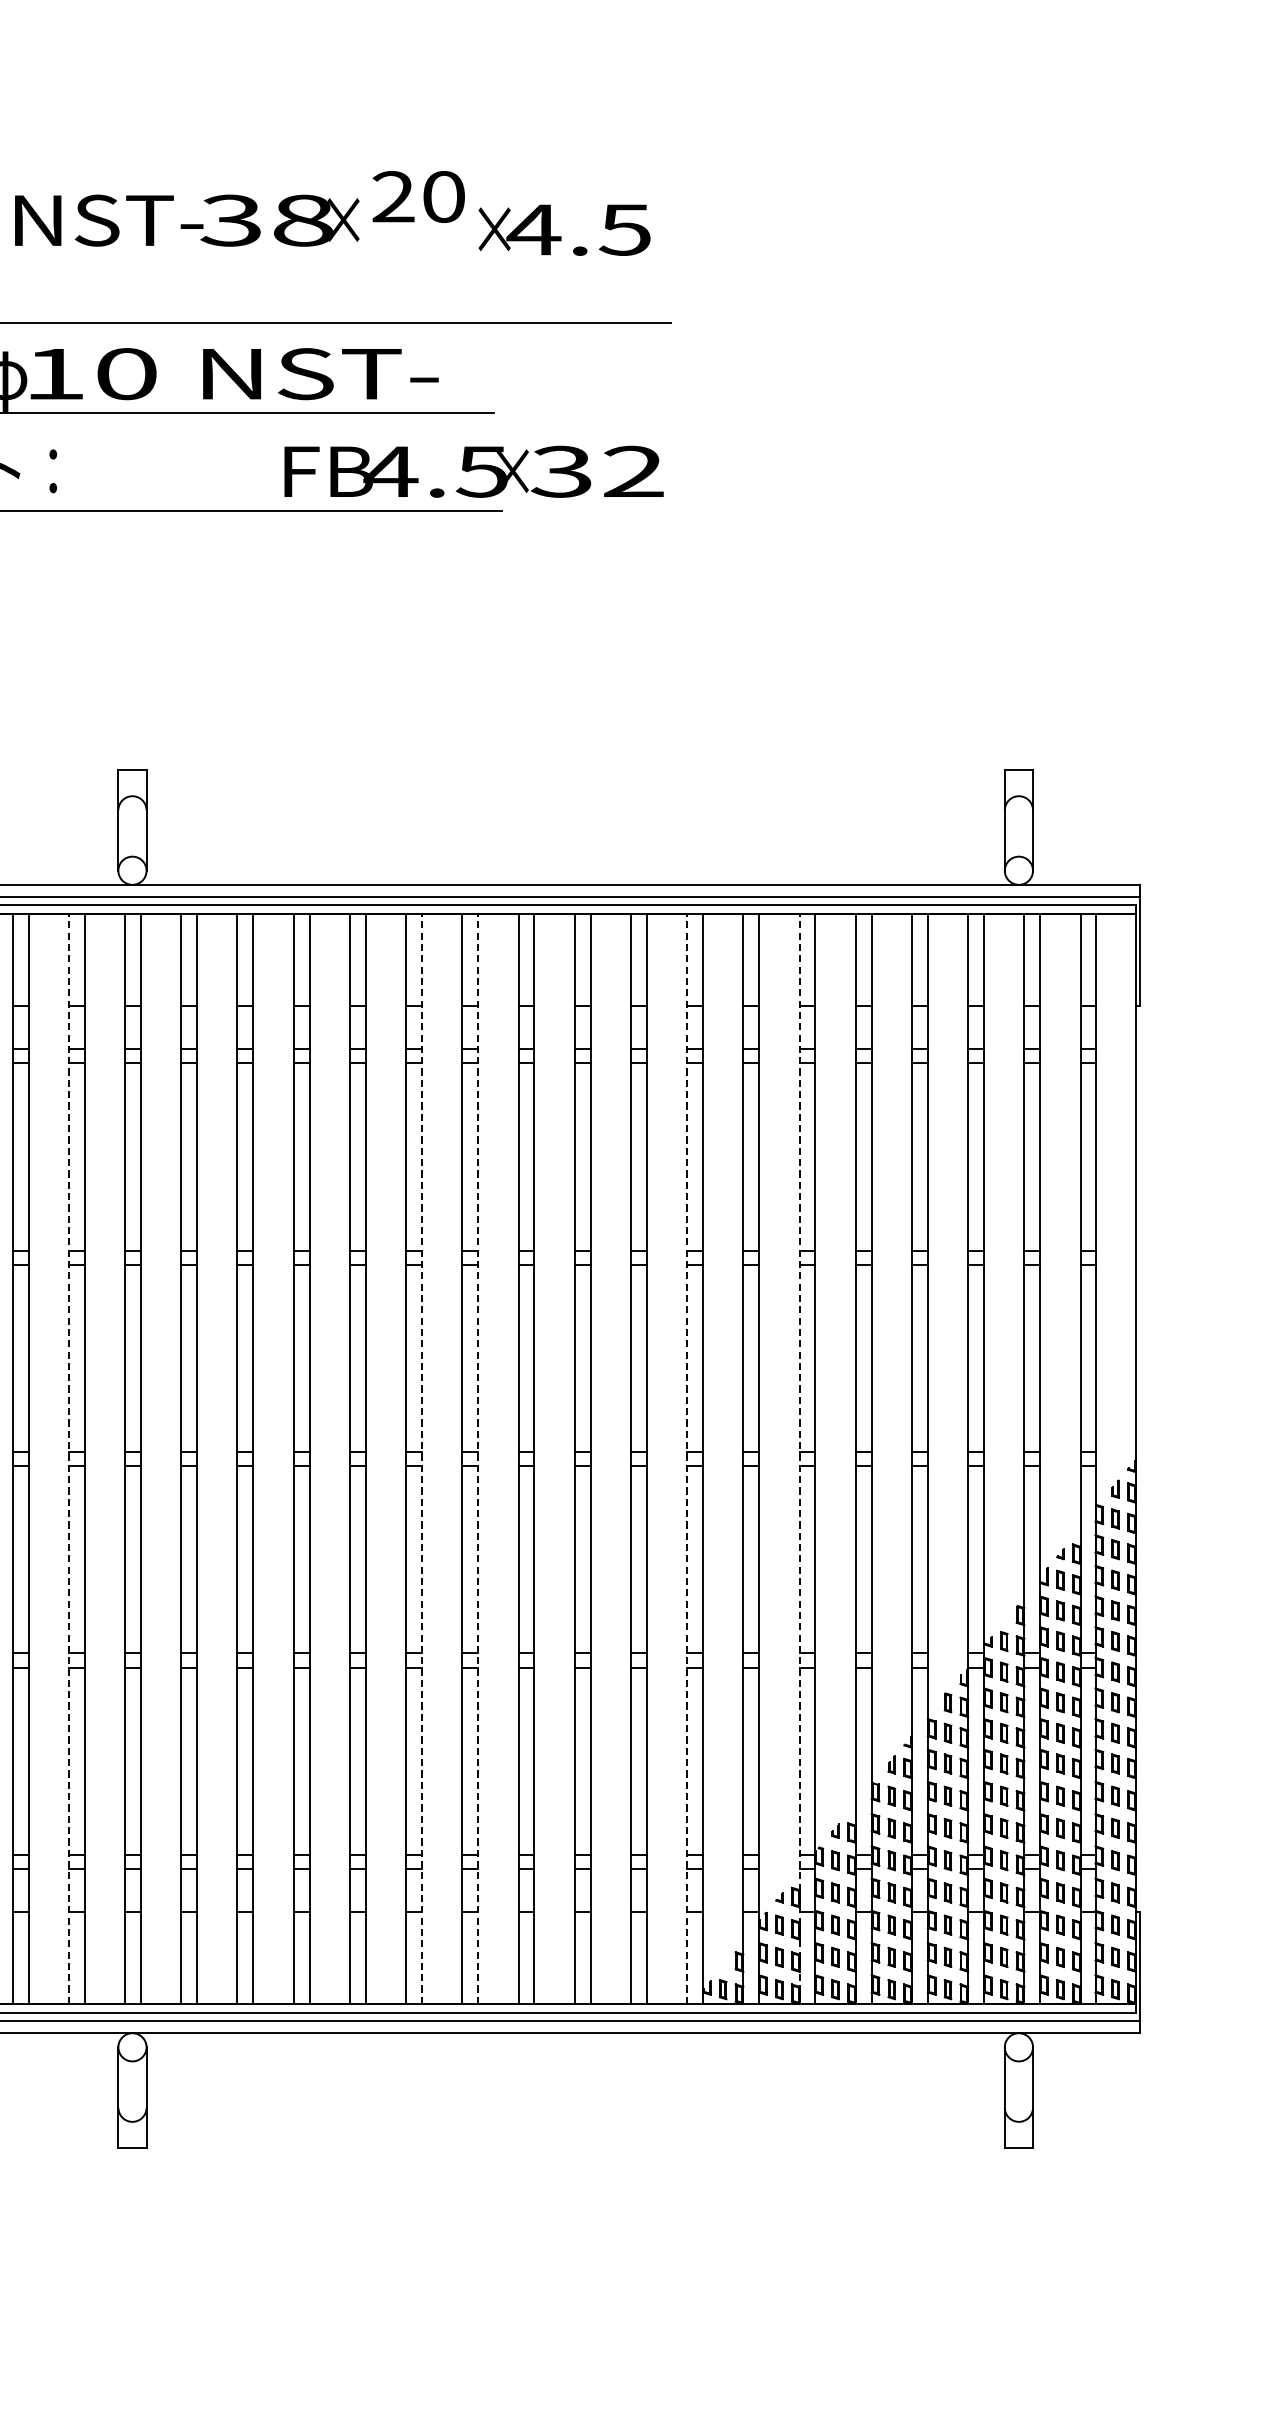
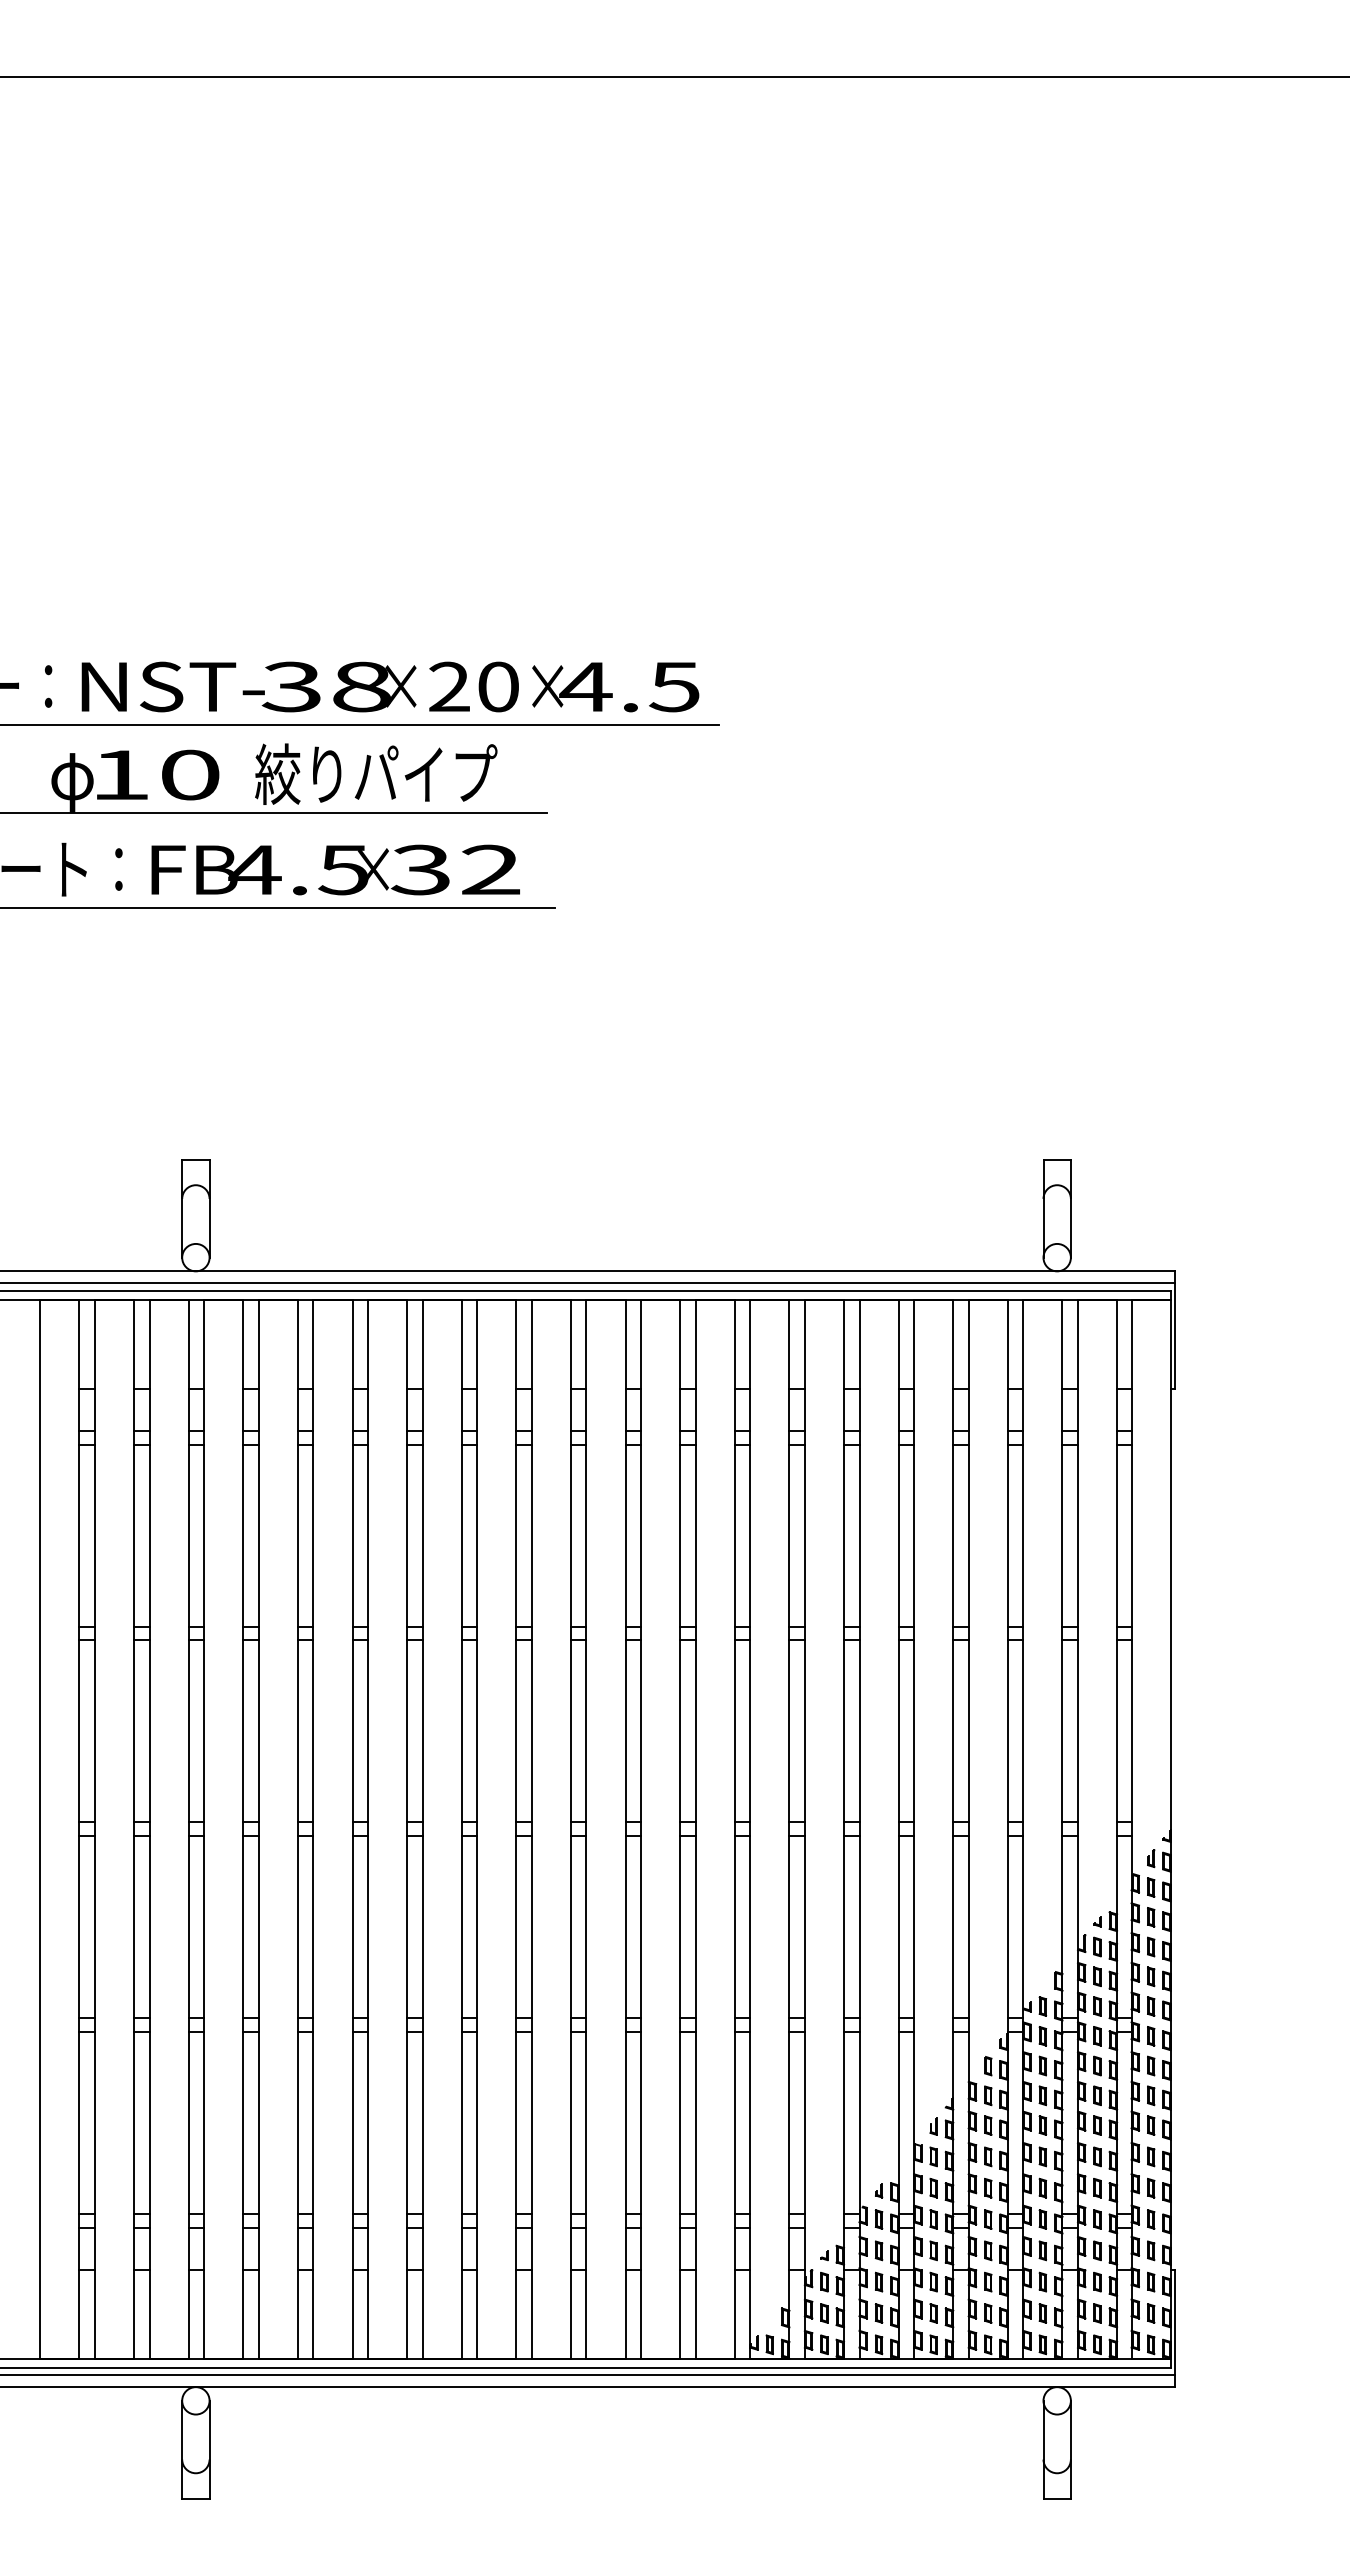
text: (418, 196) -> (473, 686), moved
text: (186, 220) -> (248, 686), moved
text: (564, 230) -> (615, 687), moved
text: (318, 372) -> (376, 773), NST- -> 絞りパイプ
text: (473, 471) -> (335, 869), moved
line: (69, 1459) -> (134, 1829), dashed -> solid
line: (422, 1459) -> (477, 1829), dashed -> solid
line: (477, 1459) -> (531, 1829), dashed -> solid
line: (686, 1459) -> (734, 1829), dashed -> solid
line: (800, 1459) -> (844, 1829), dashed -> solid

